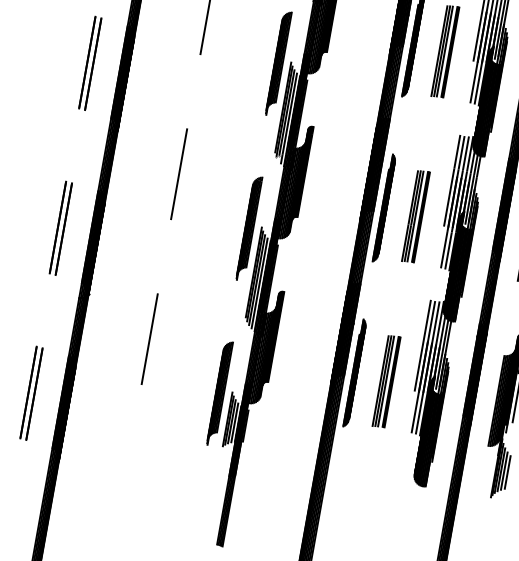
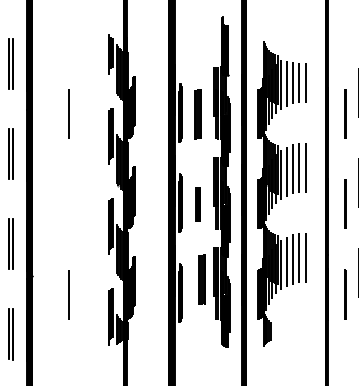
line: (179, 174) -> (68, 204), removed
part: (415, 216) -> (197, 204), size x0.7
part: (385, 381) -> (201, 279), moved

